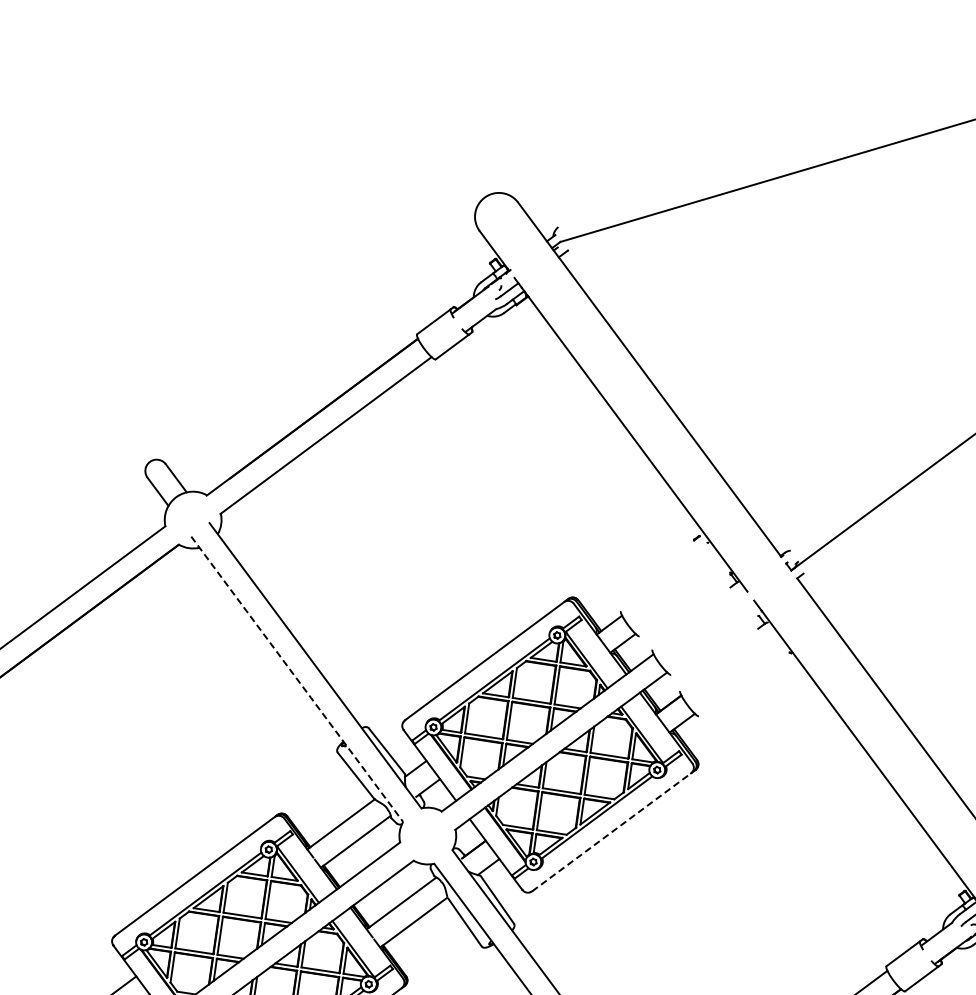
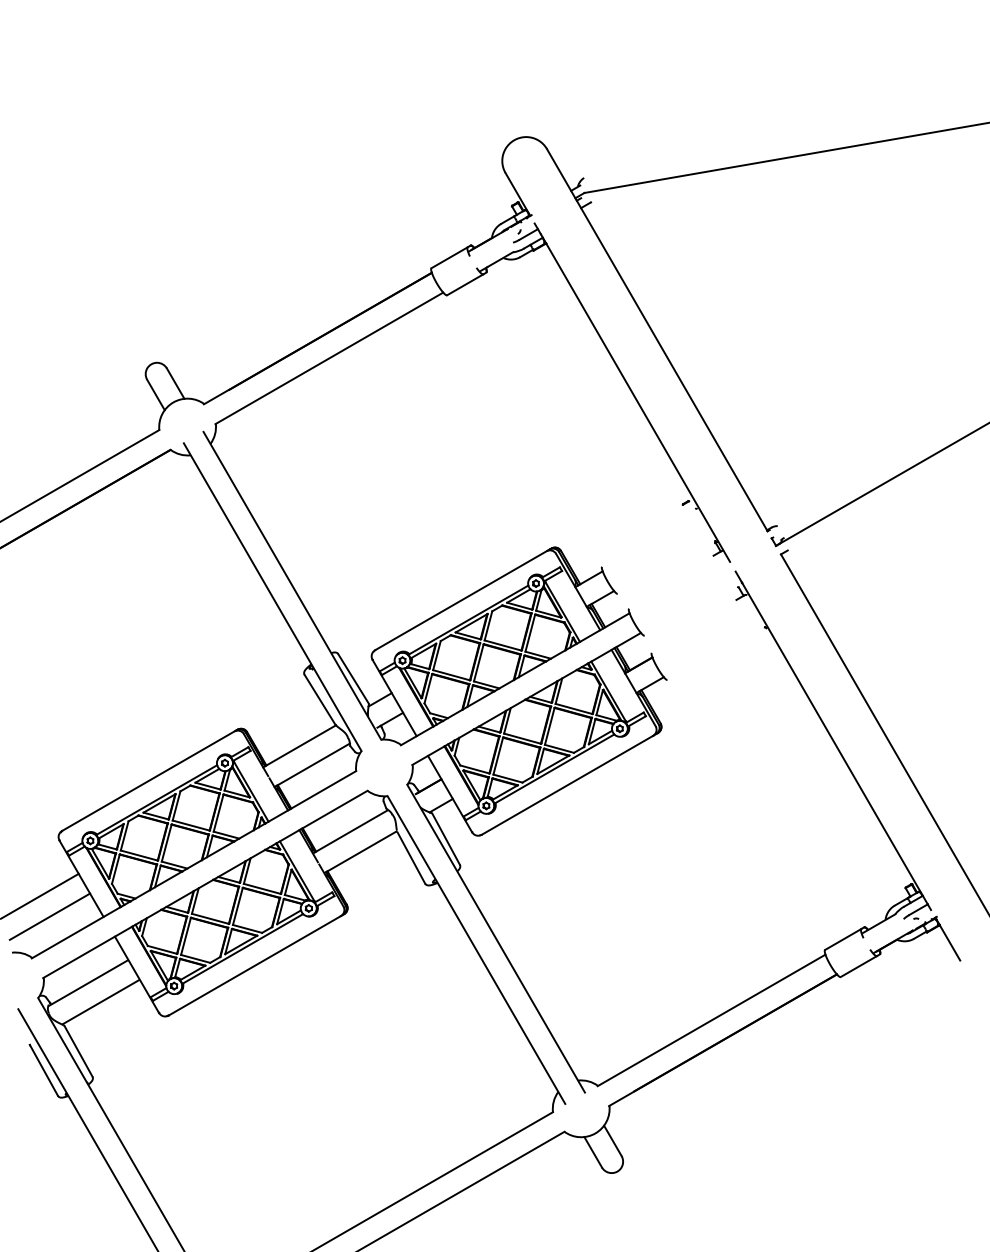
line: (297, 679) -> (272, 597), dashed -> solid
line: (611, 832) -> (567, 785), dashed -> solid

